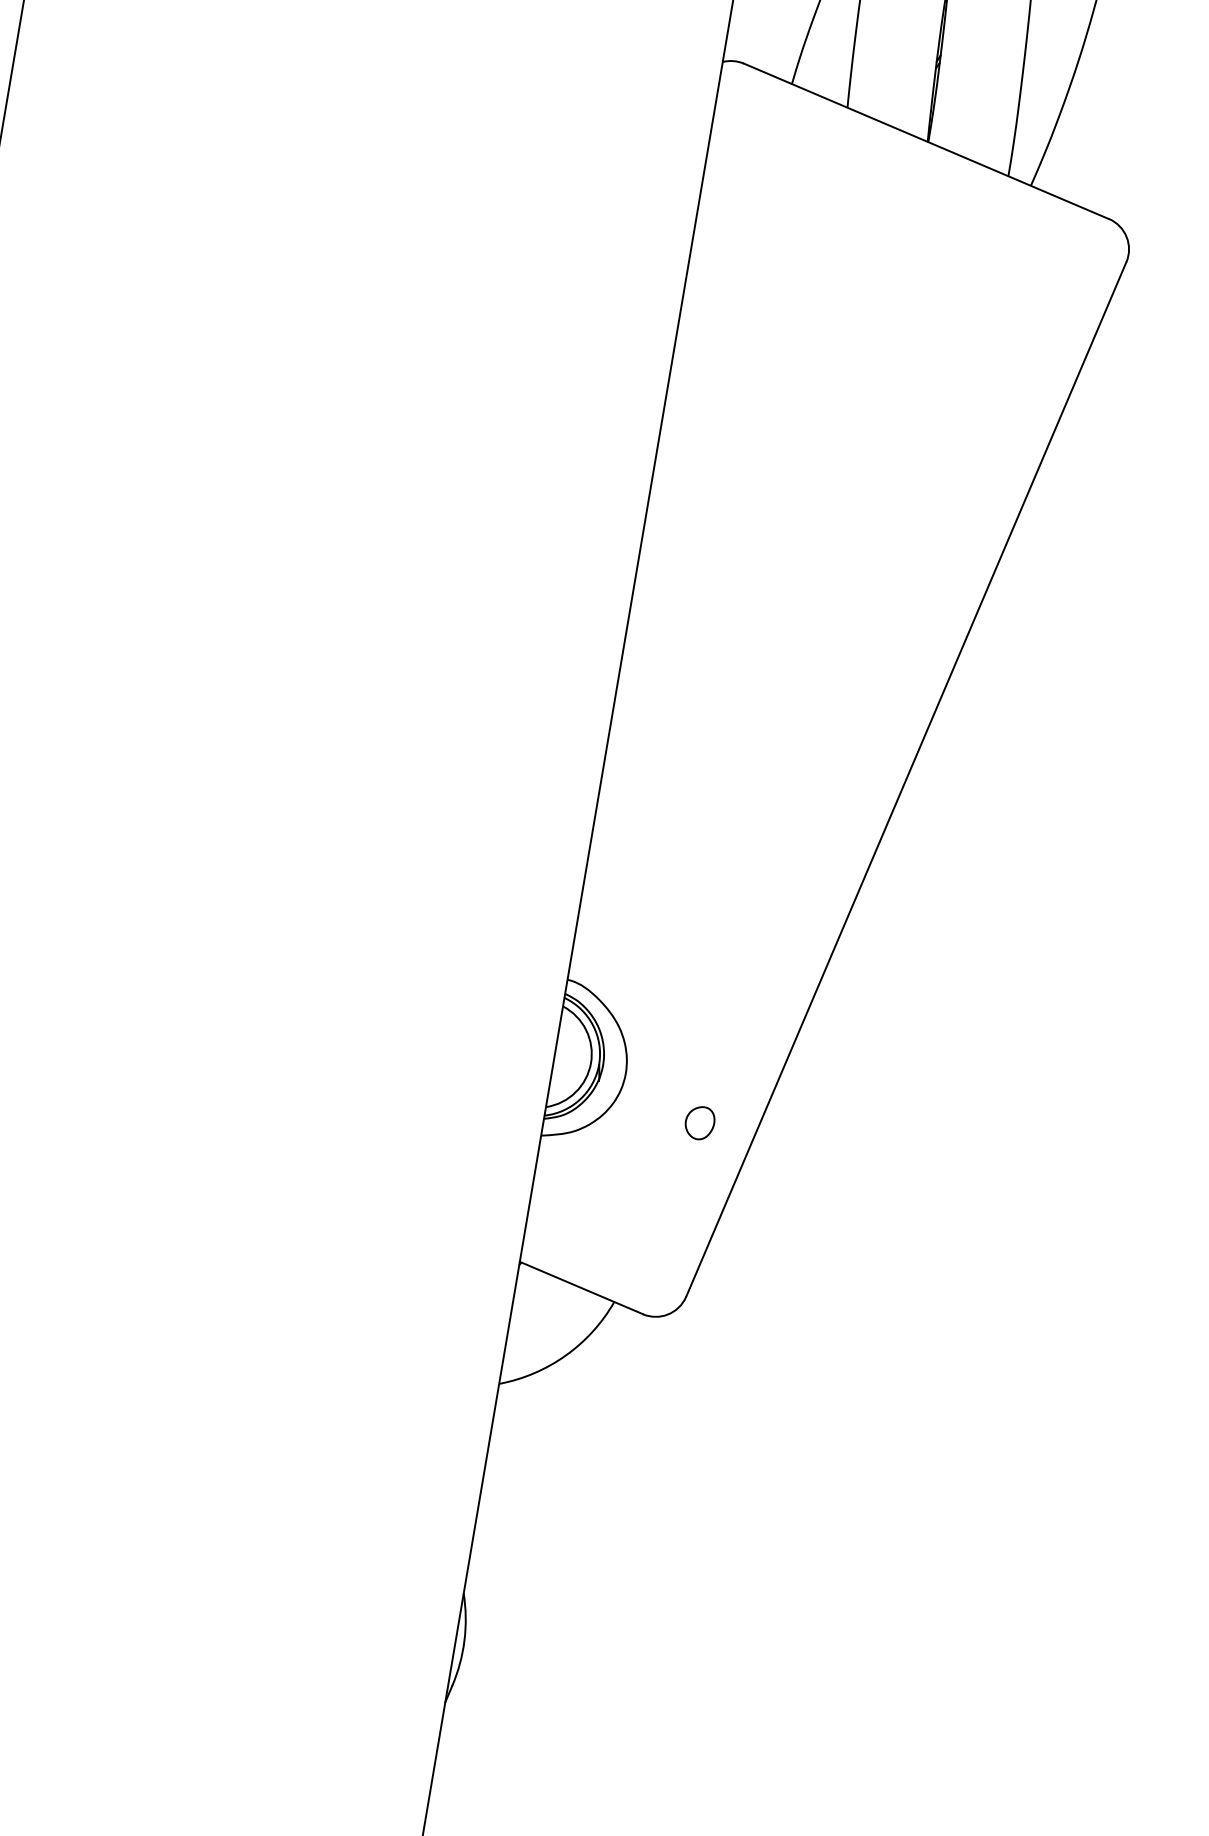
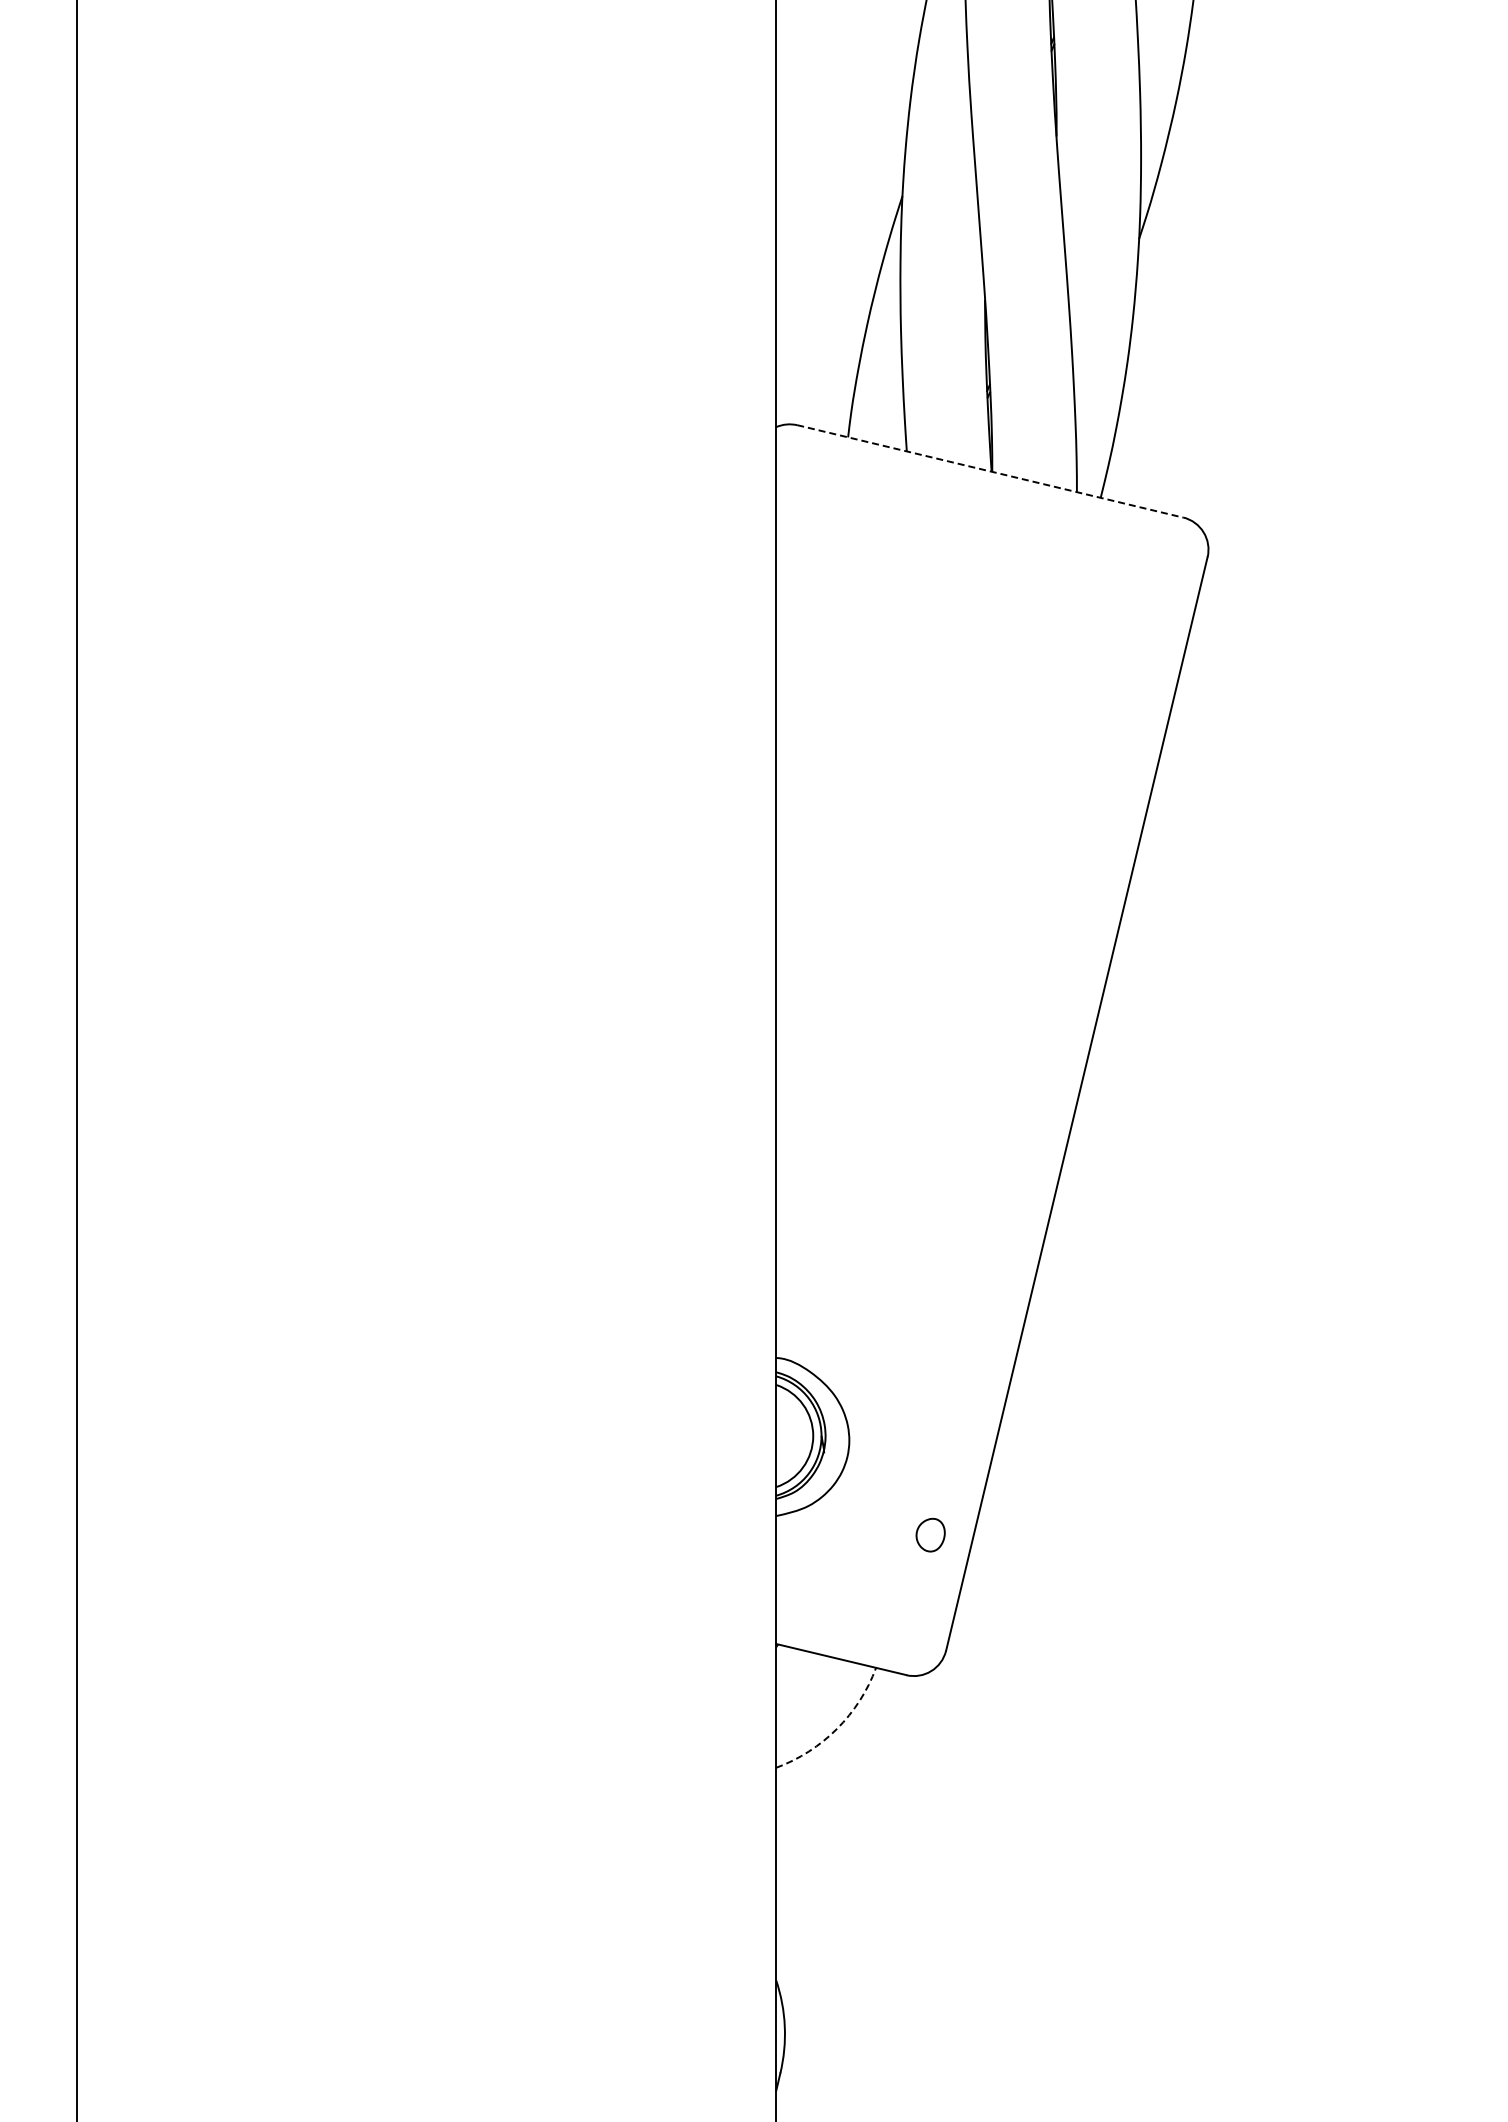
line: (926, 141) -> (990, 471), solid -> dashed
part: (699, 1122) -> (930, 1534), moved
arc: (566, 1355) -> (837, 1728), solid -> dashed

